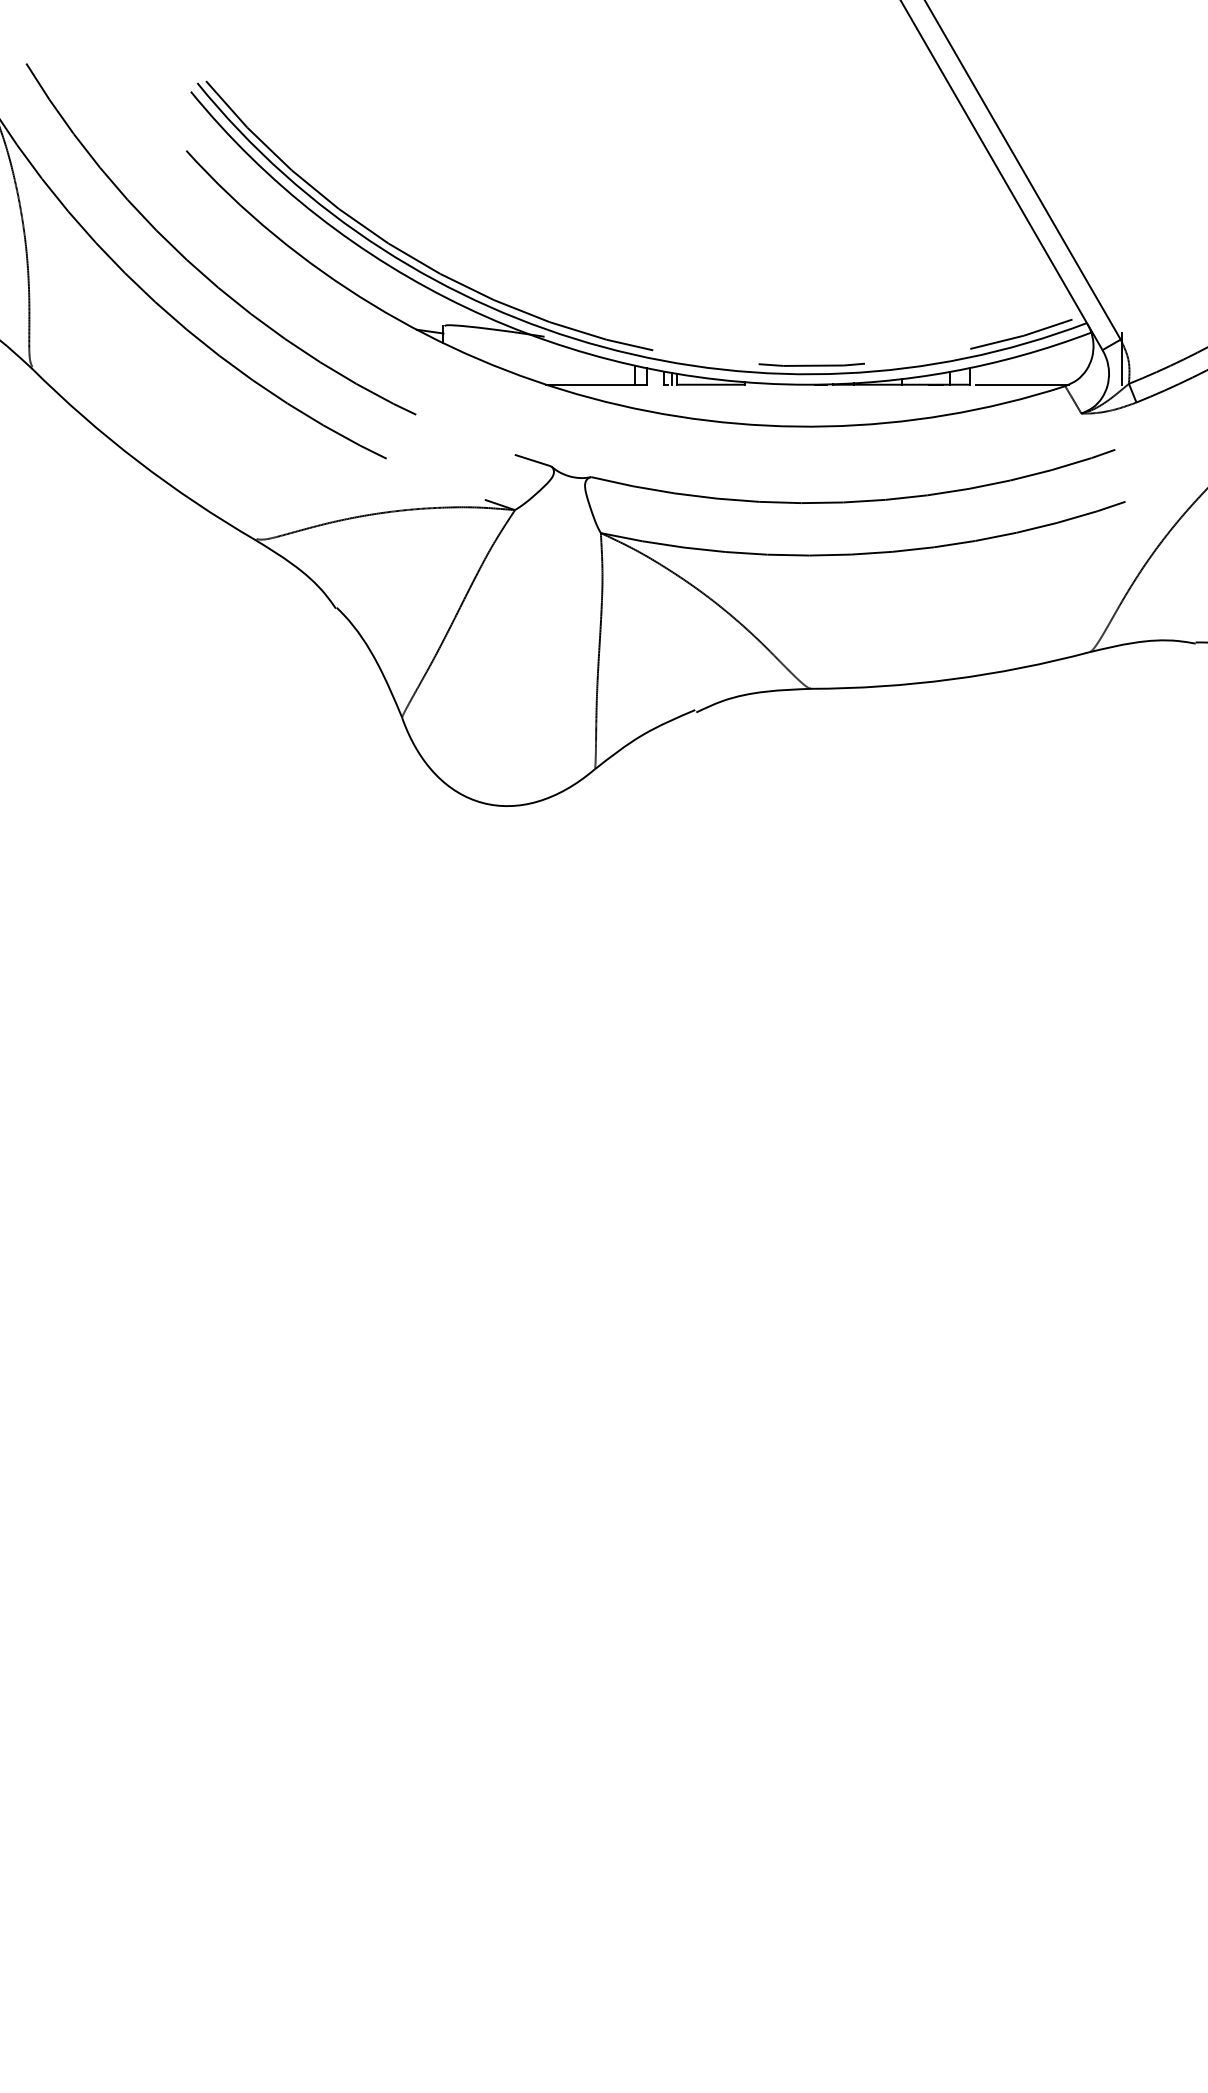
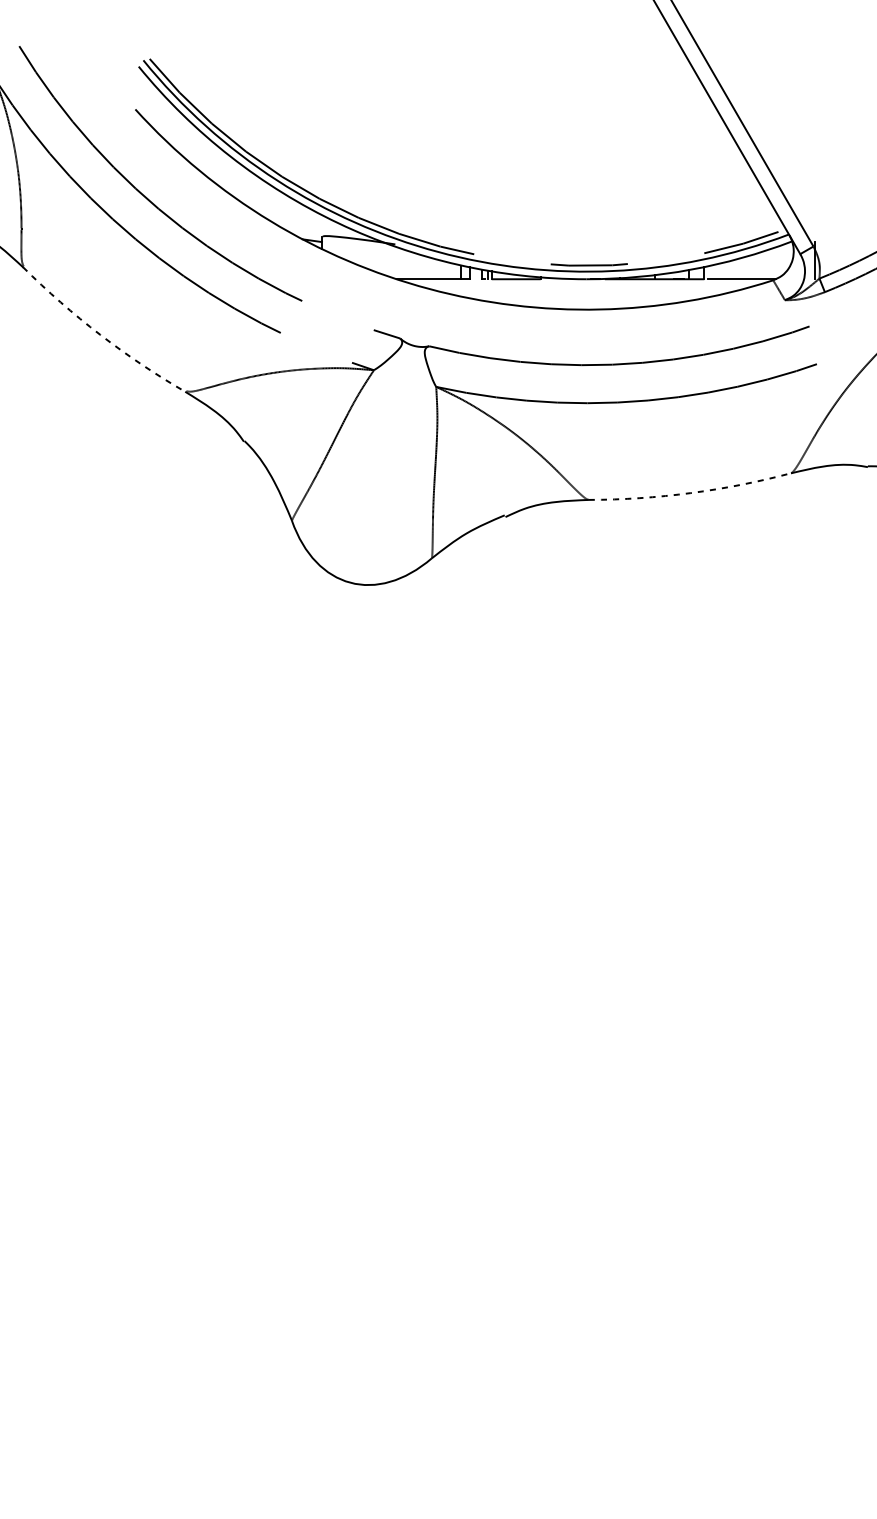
arc: (138, 461) -> (100, 334), solid -> dashed
arc: (951, 679) -> (690, 493), solid -> dashed

